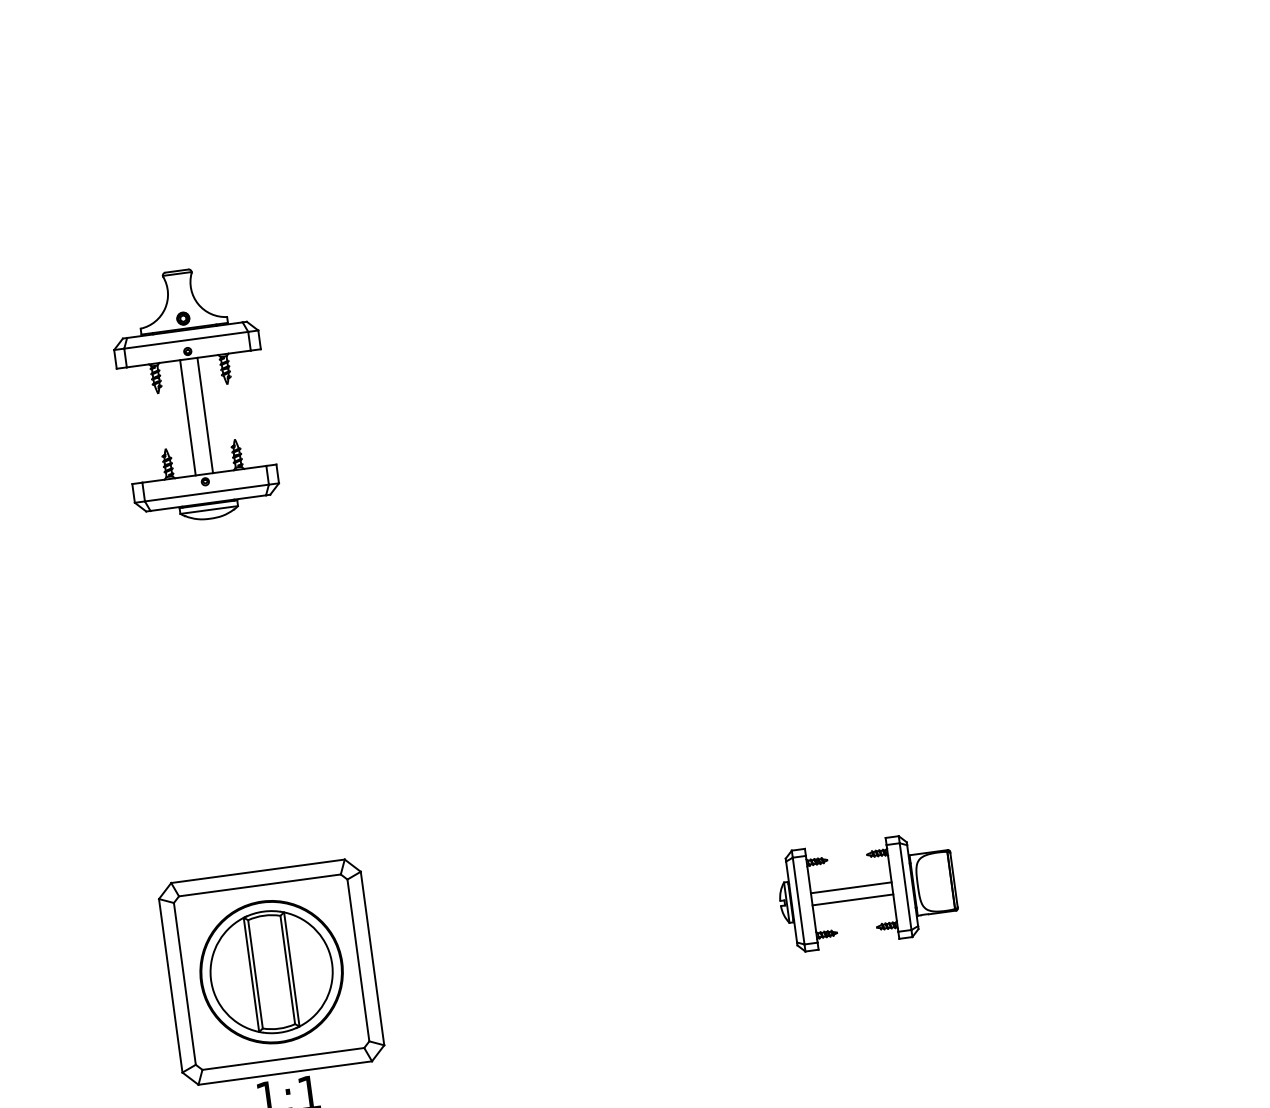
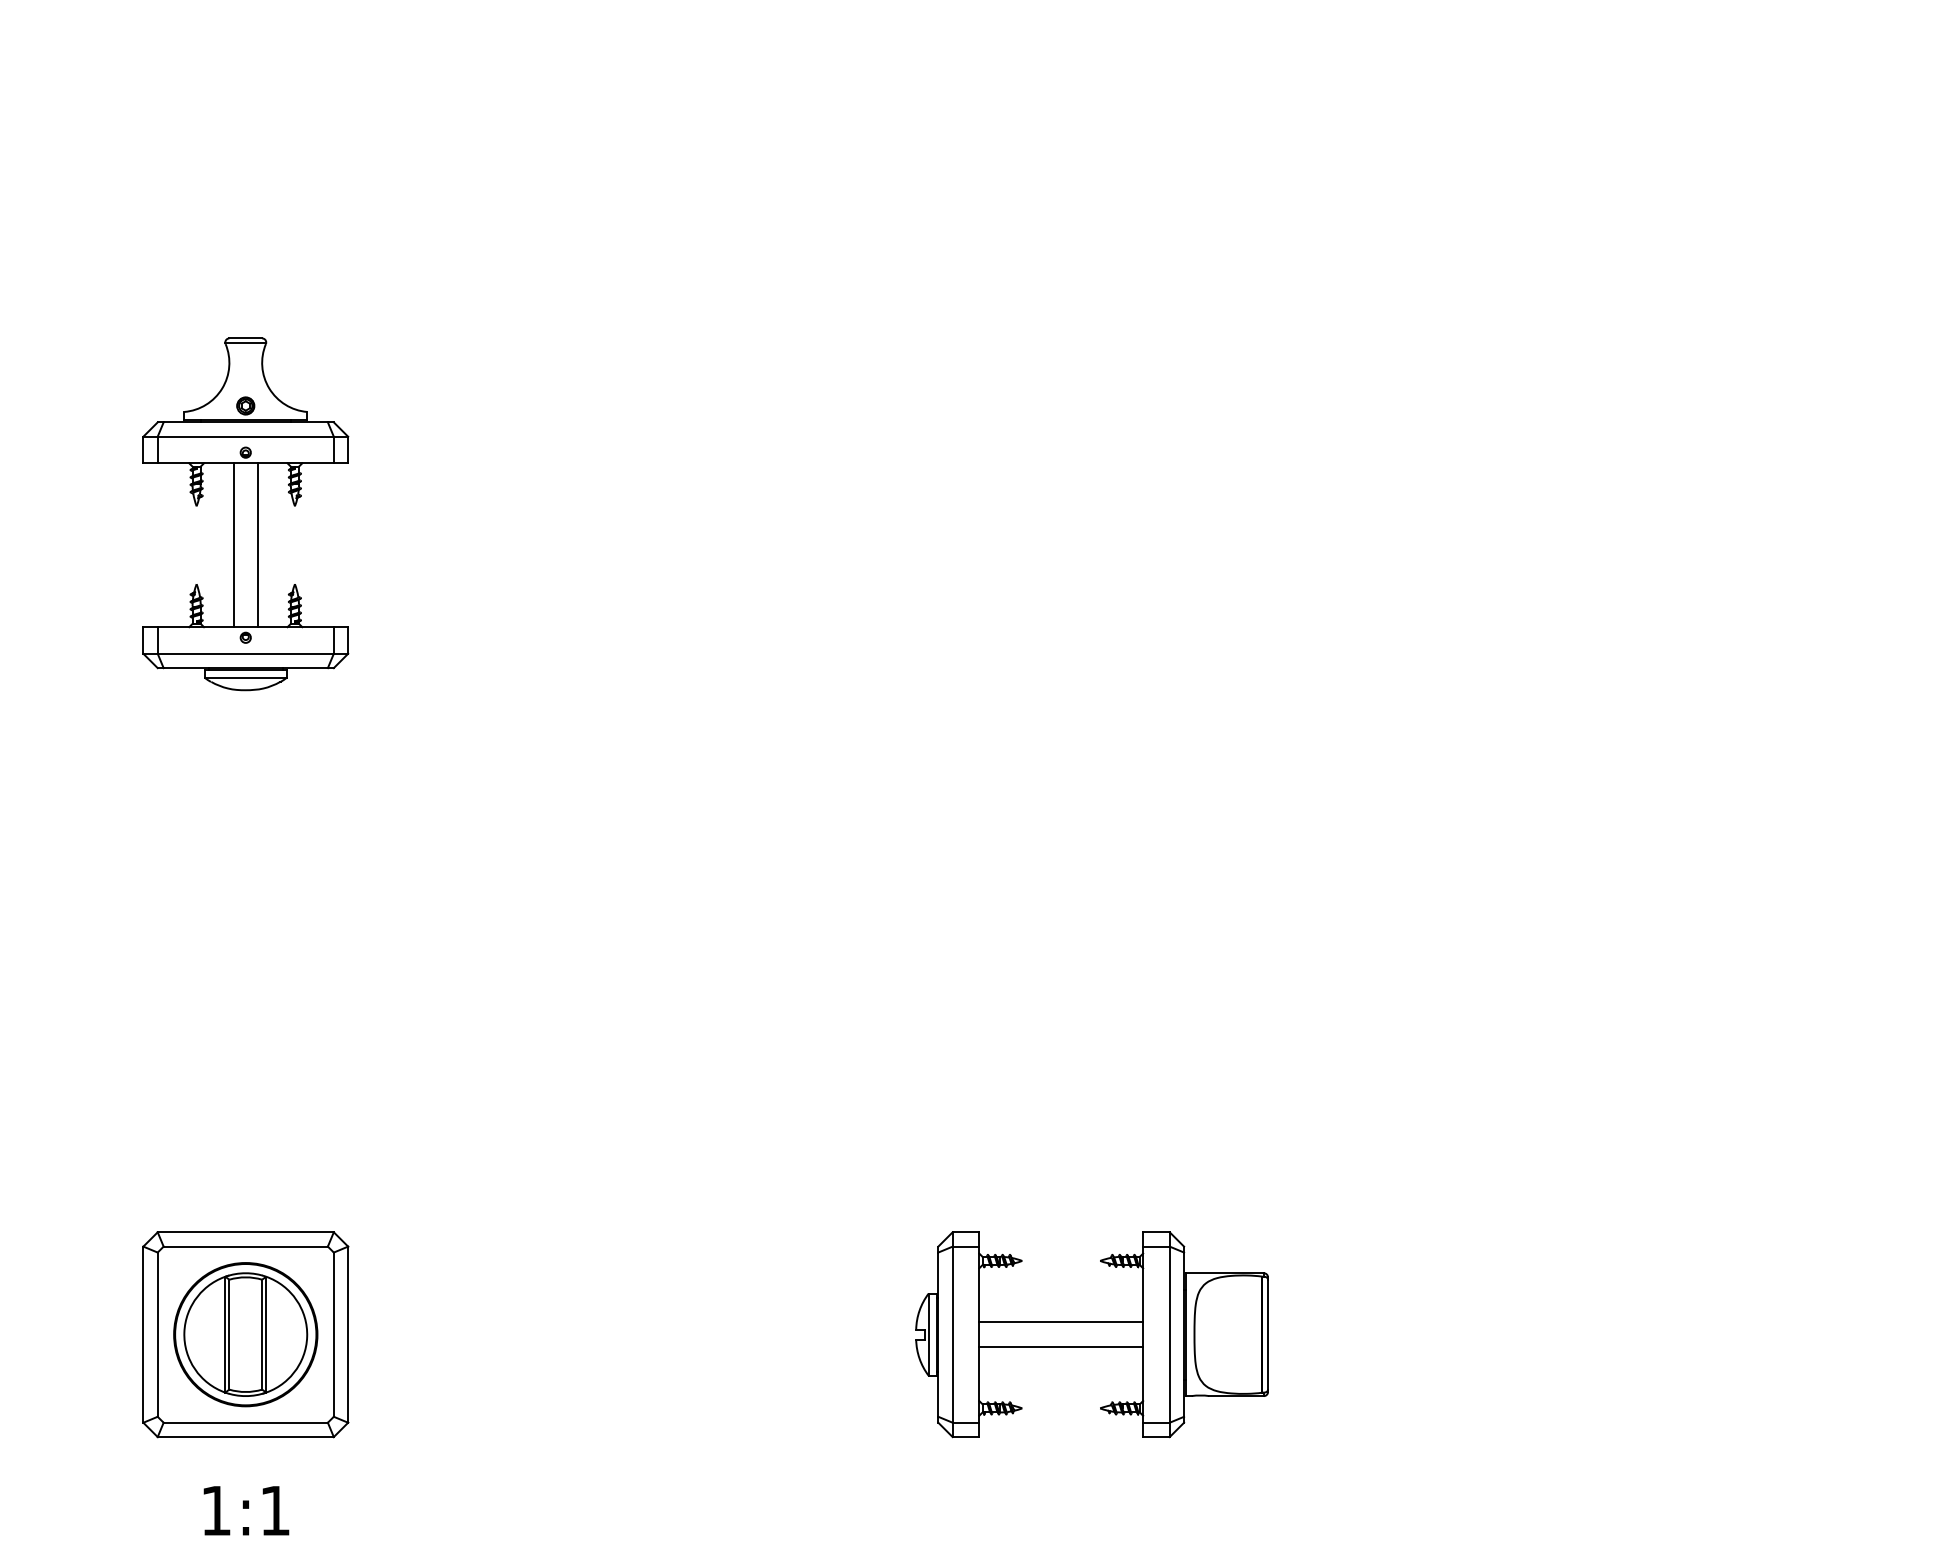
part: (866, 891) -> (1091, 1334), size x1.43
part: (271, 972) -> (245, 1334), size x0.71

